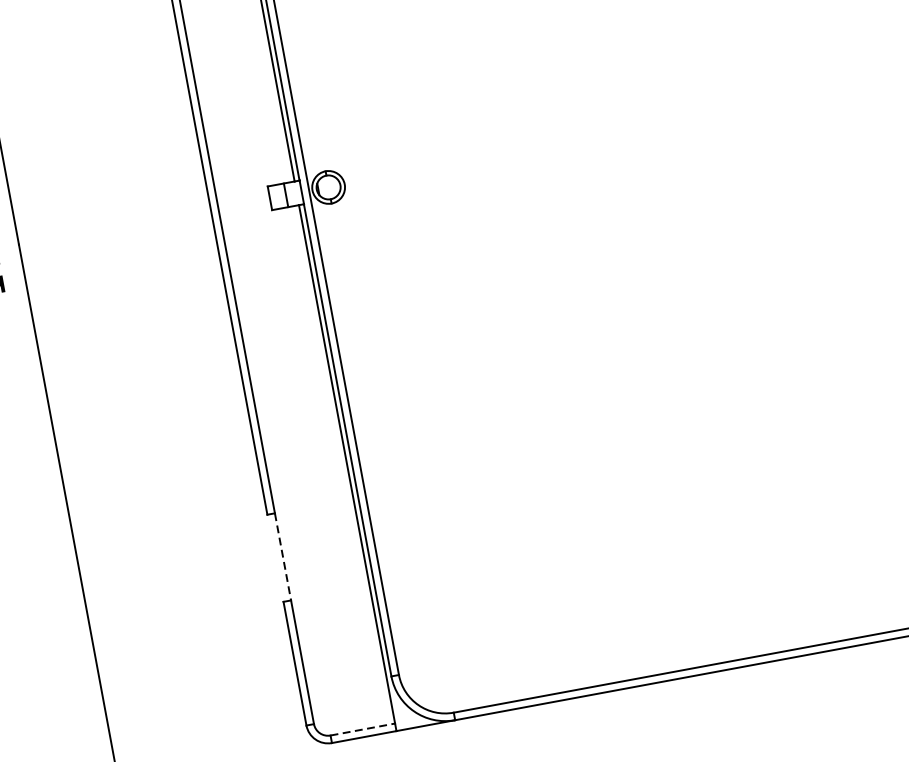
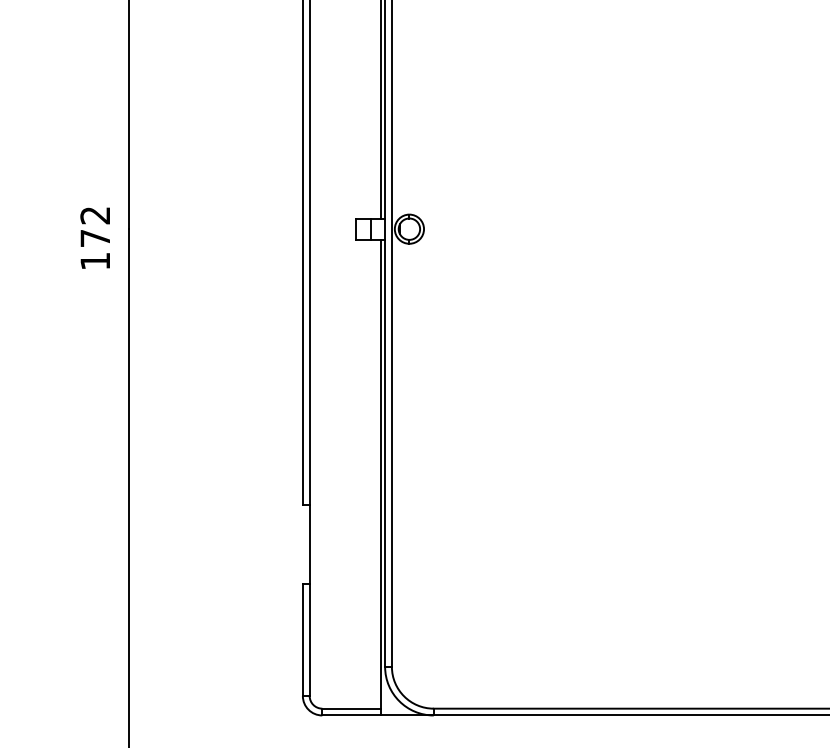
line: (282, 557) -> (309, 545), dashed -> solid
line: (363, 729) -> (352, 708), dashed -> solid

